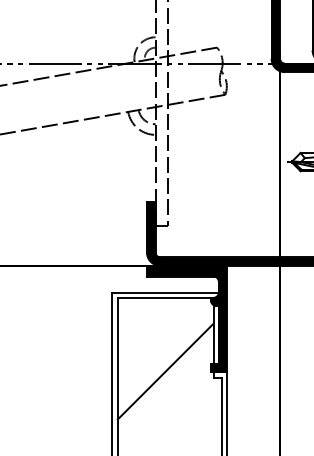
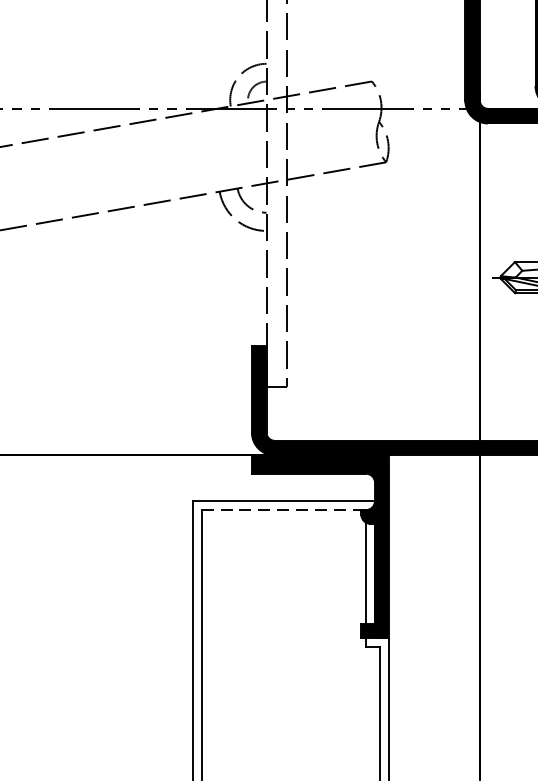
line: (165, 297) -> (283, 509), solid -> dashed
line: (165, 371) -> (283, 636), removed

